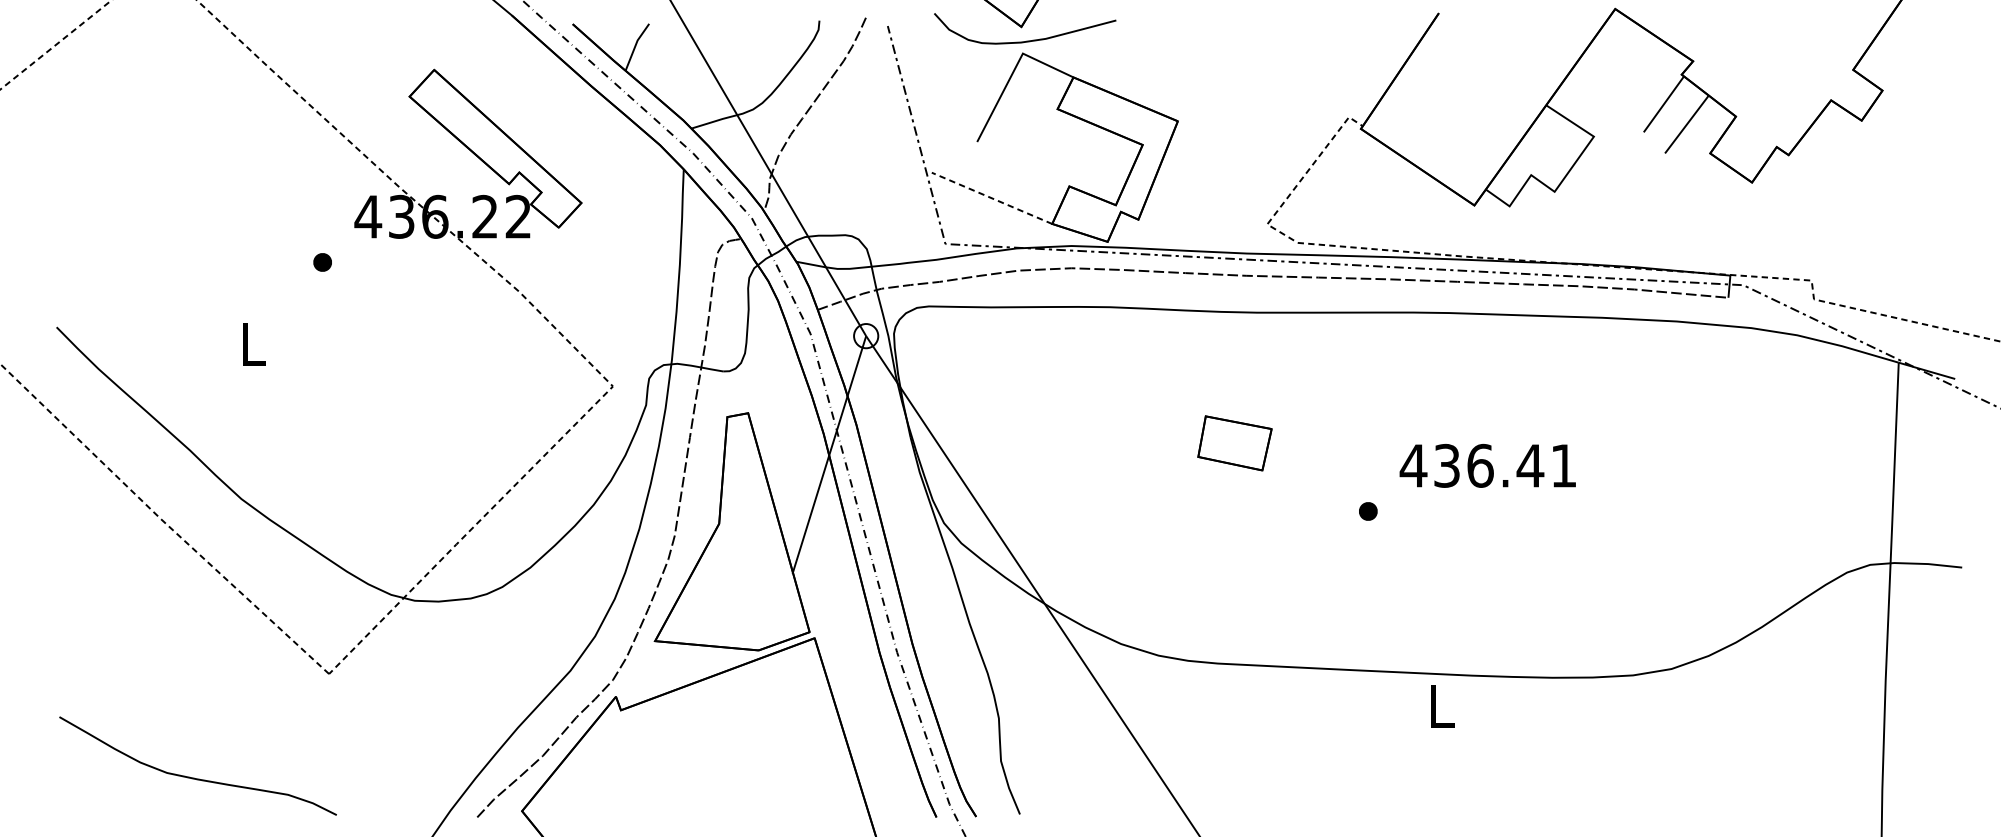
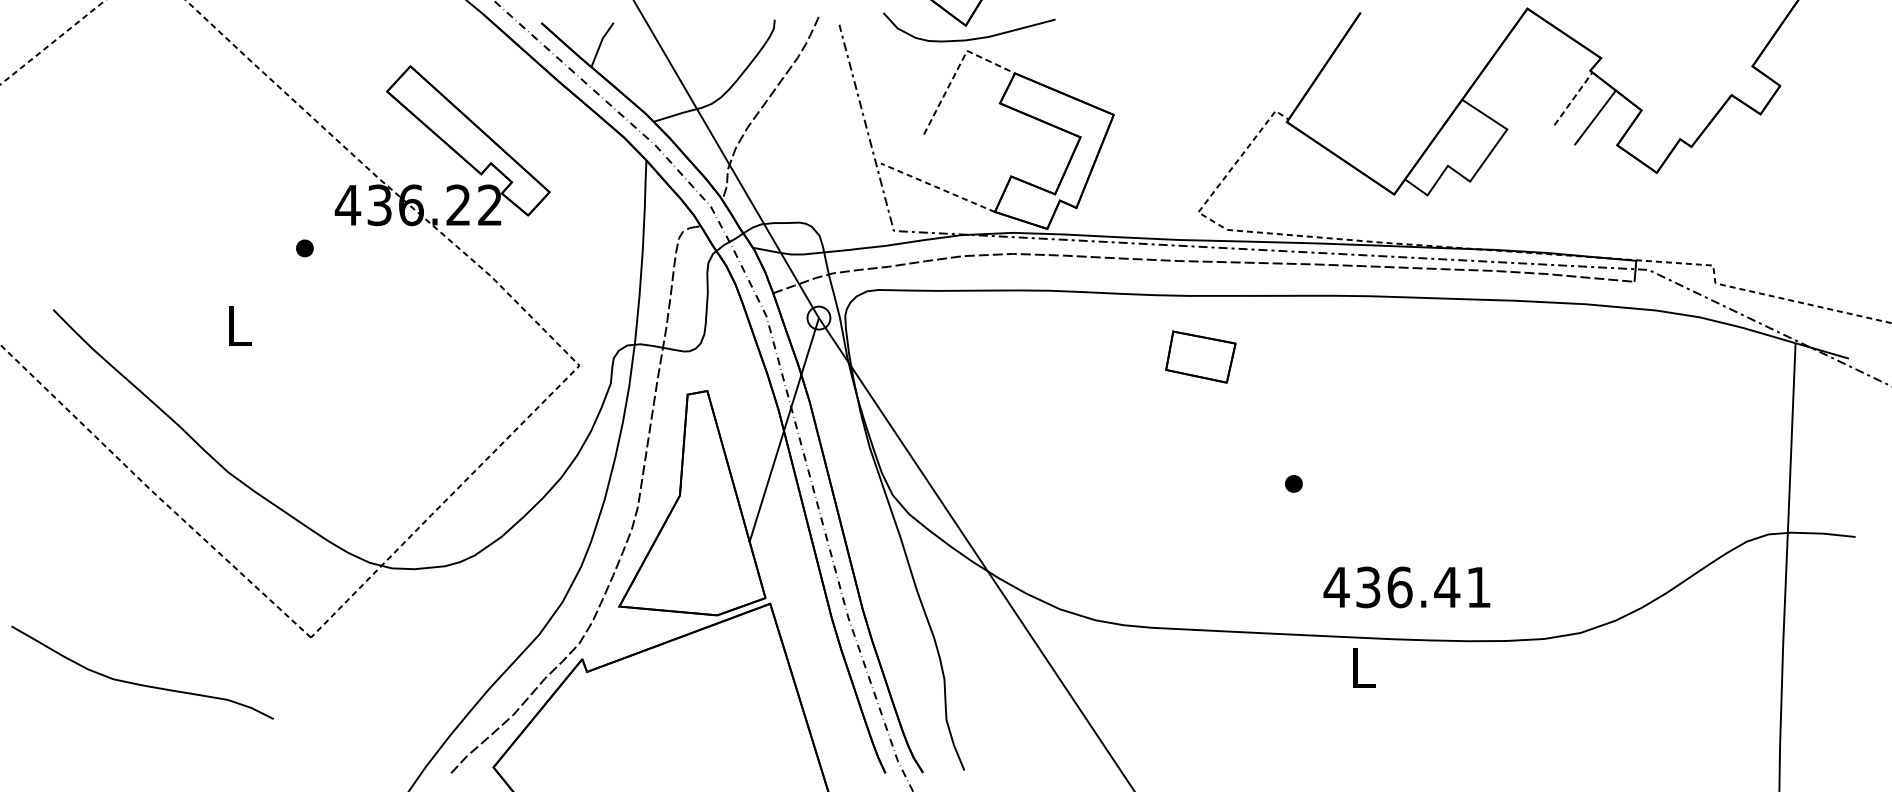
line: (1013, 72) -> (958, 68), solid -> dashed
line: (1664, 103) -> (1574, 98), solid -> dashed
part: (1234, 443) -> (1200, 357), moved
text: (1487, 465) -> (1406, 587), moved
curve: (194, 777) -> (139, 683), moved

